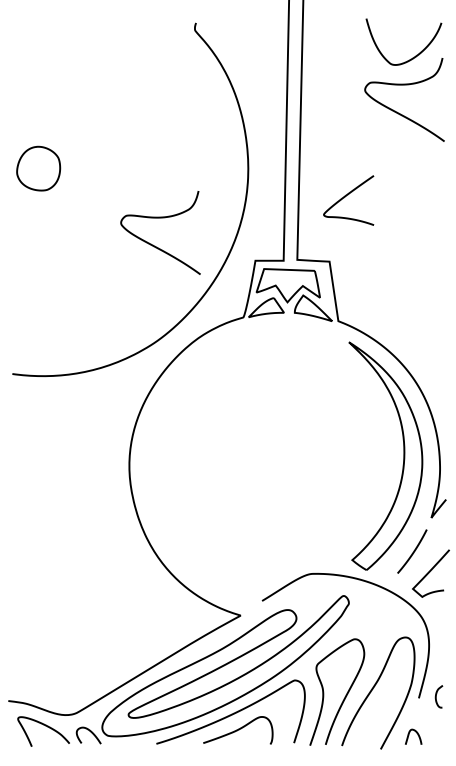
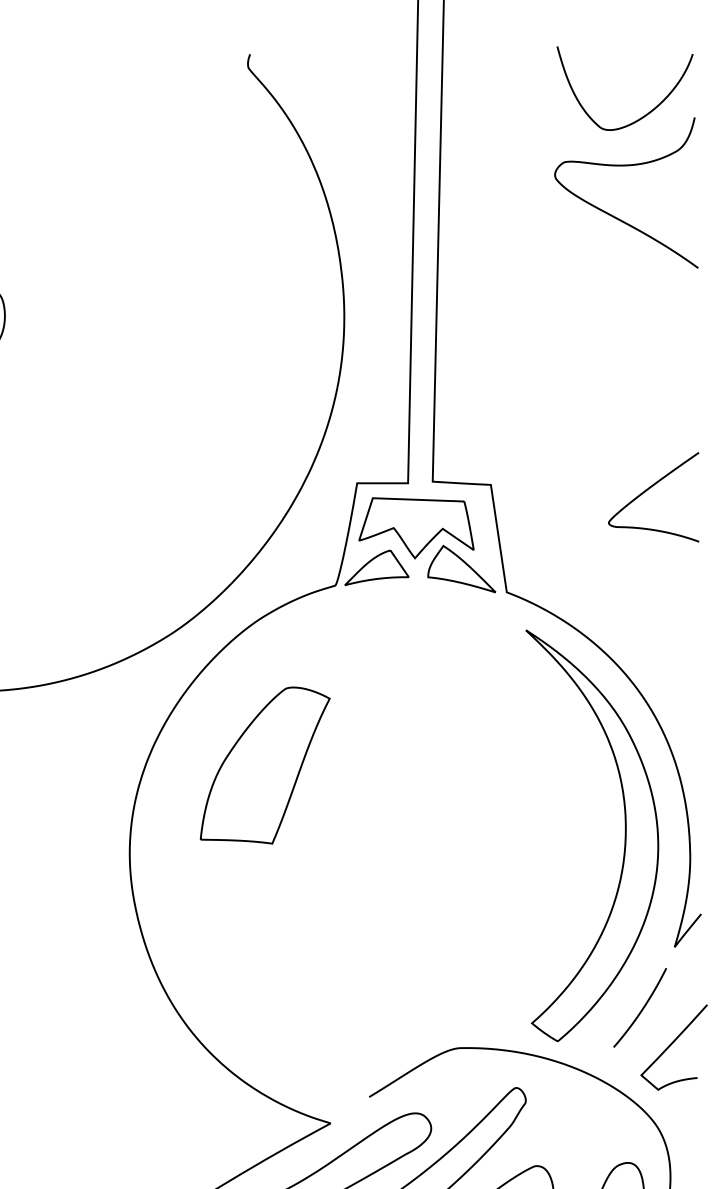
curve: (345, 197) -> (647, 491), moved
curve: (153, 244) -> (173, 453), removed
part: (204, 417) -> (265, 766), added

